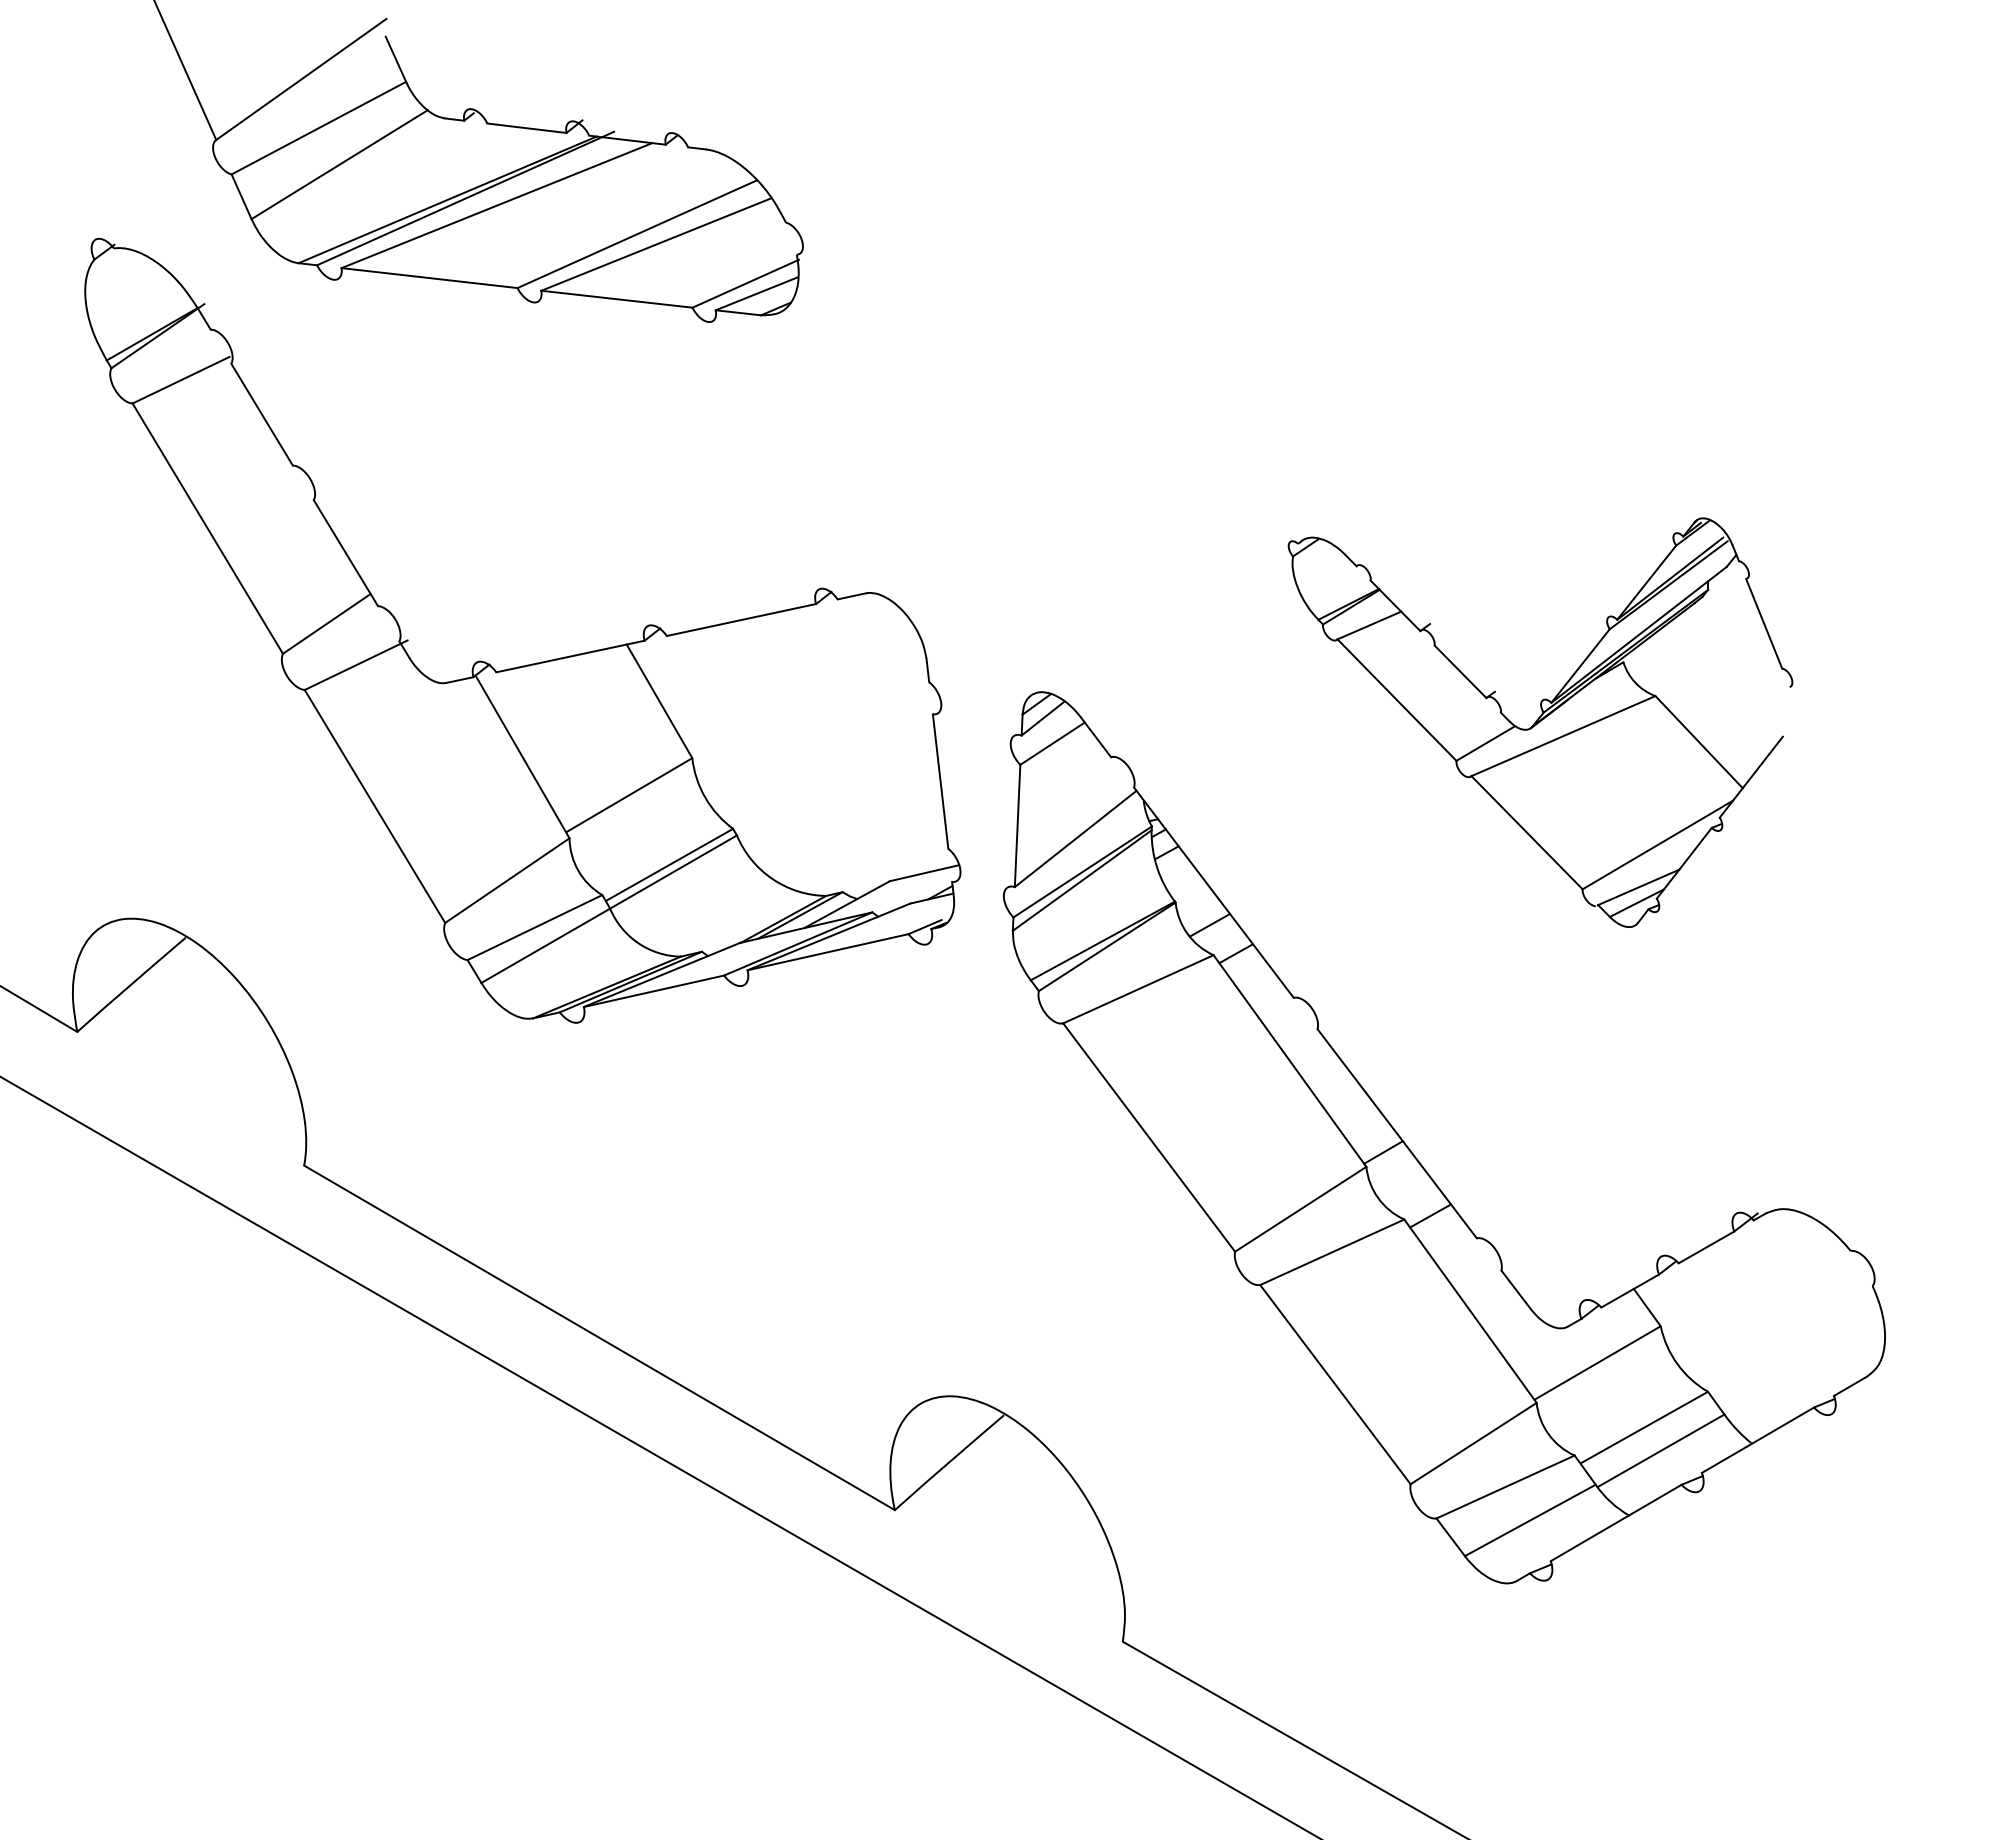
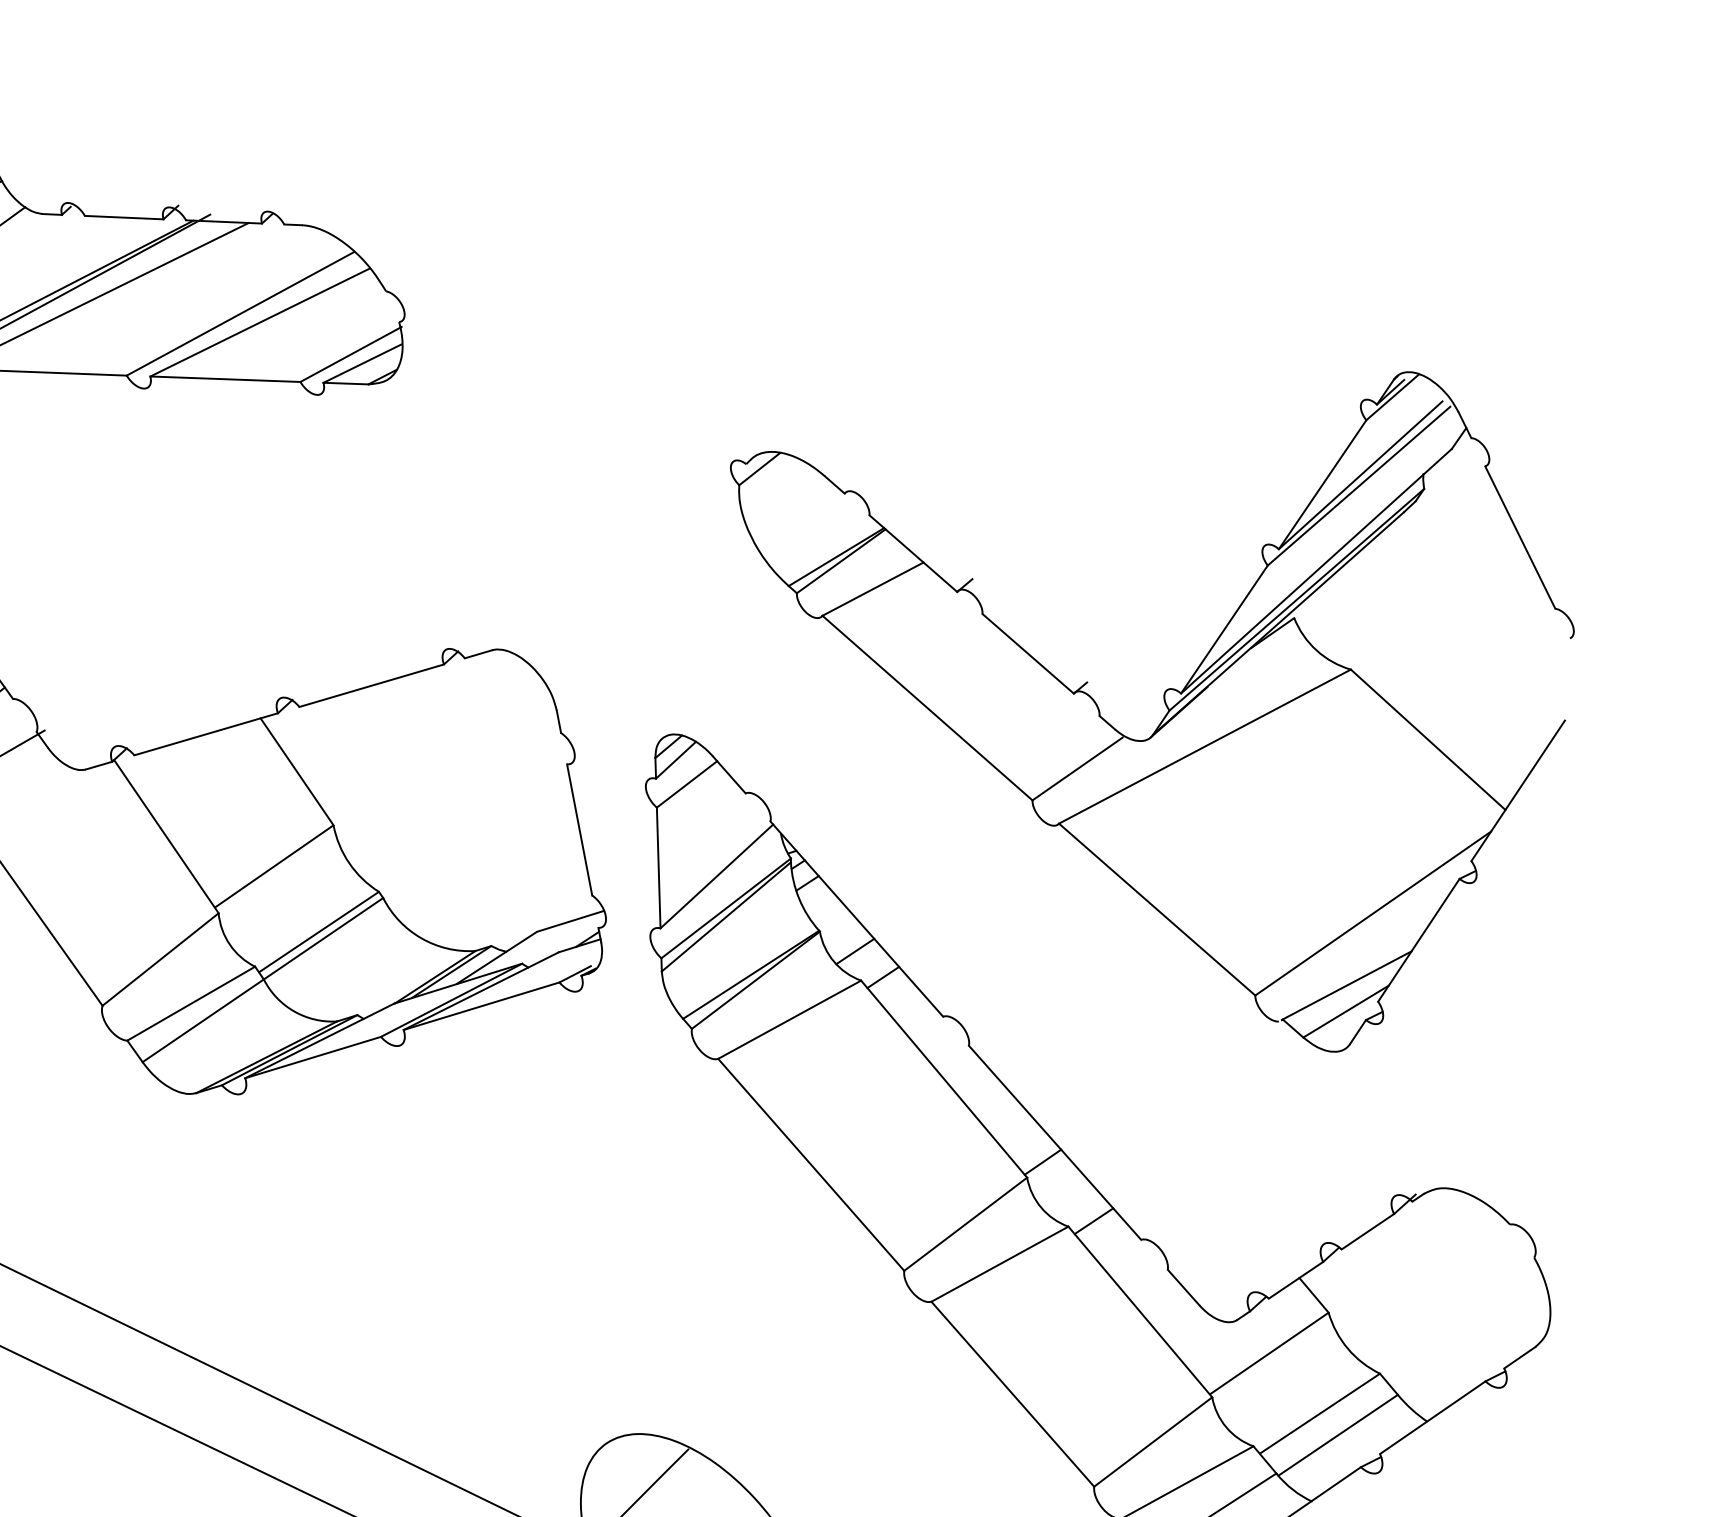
part: (1540, 722) -> (1165, 727), size x1.67

